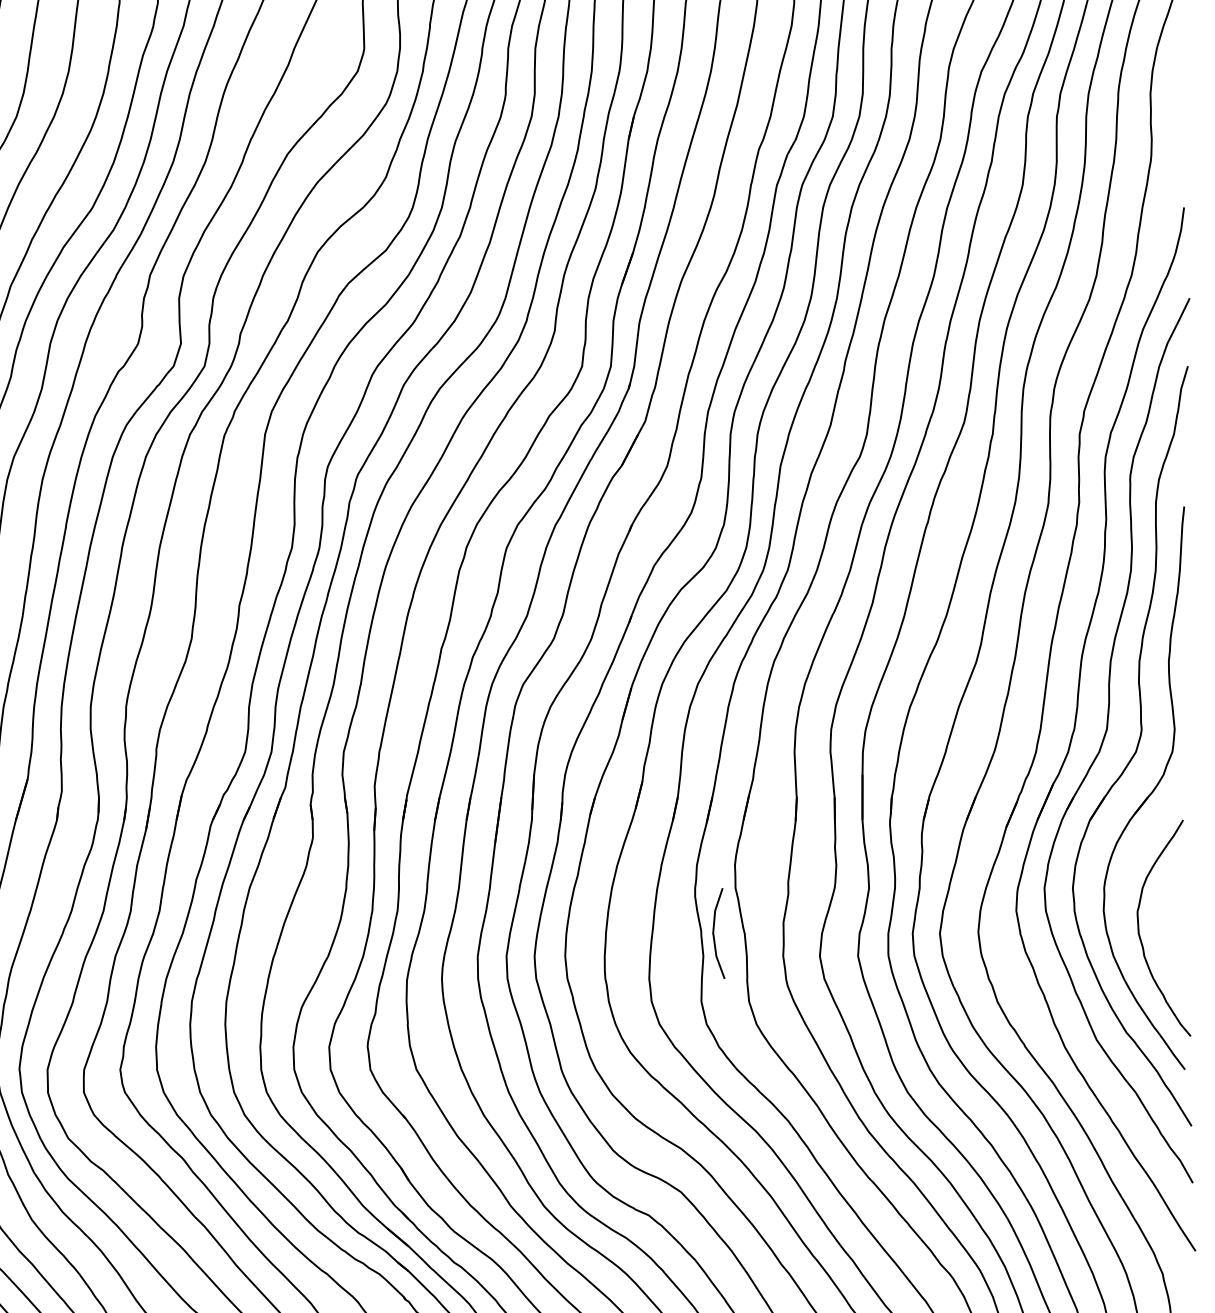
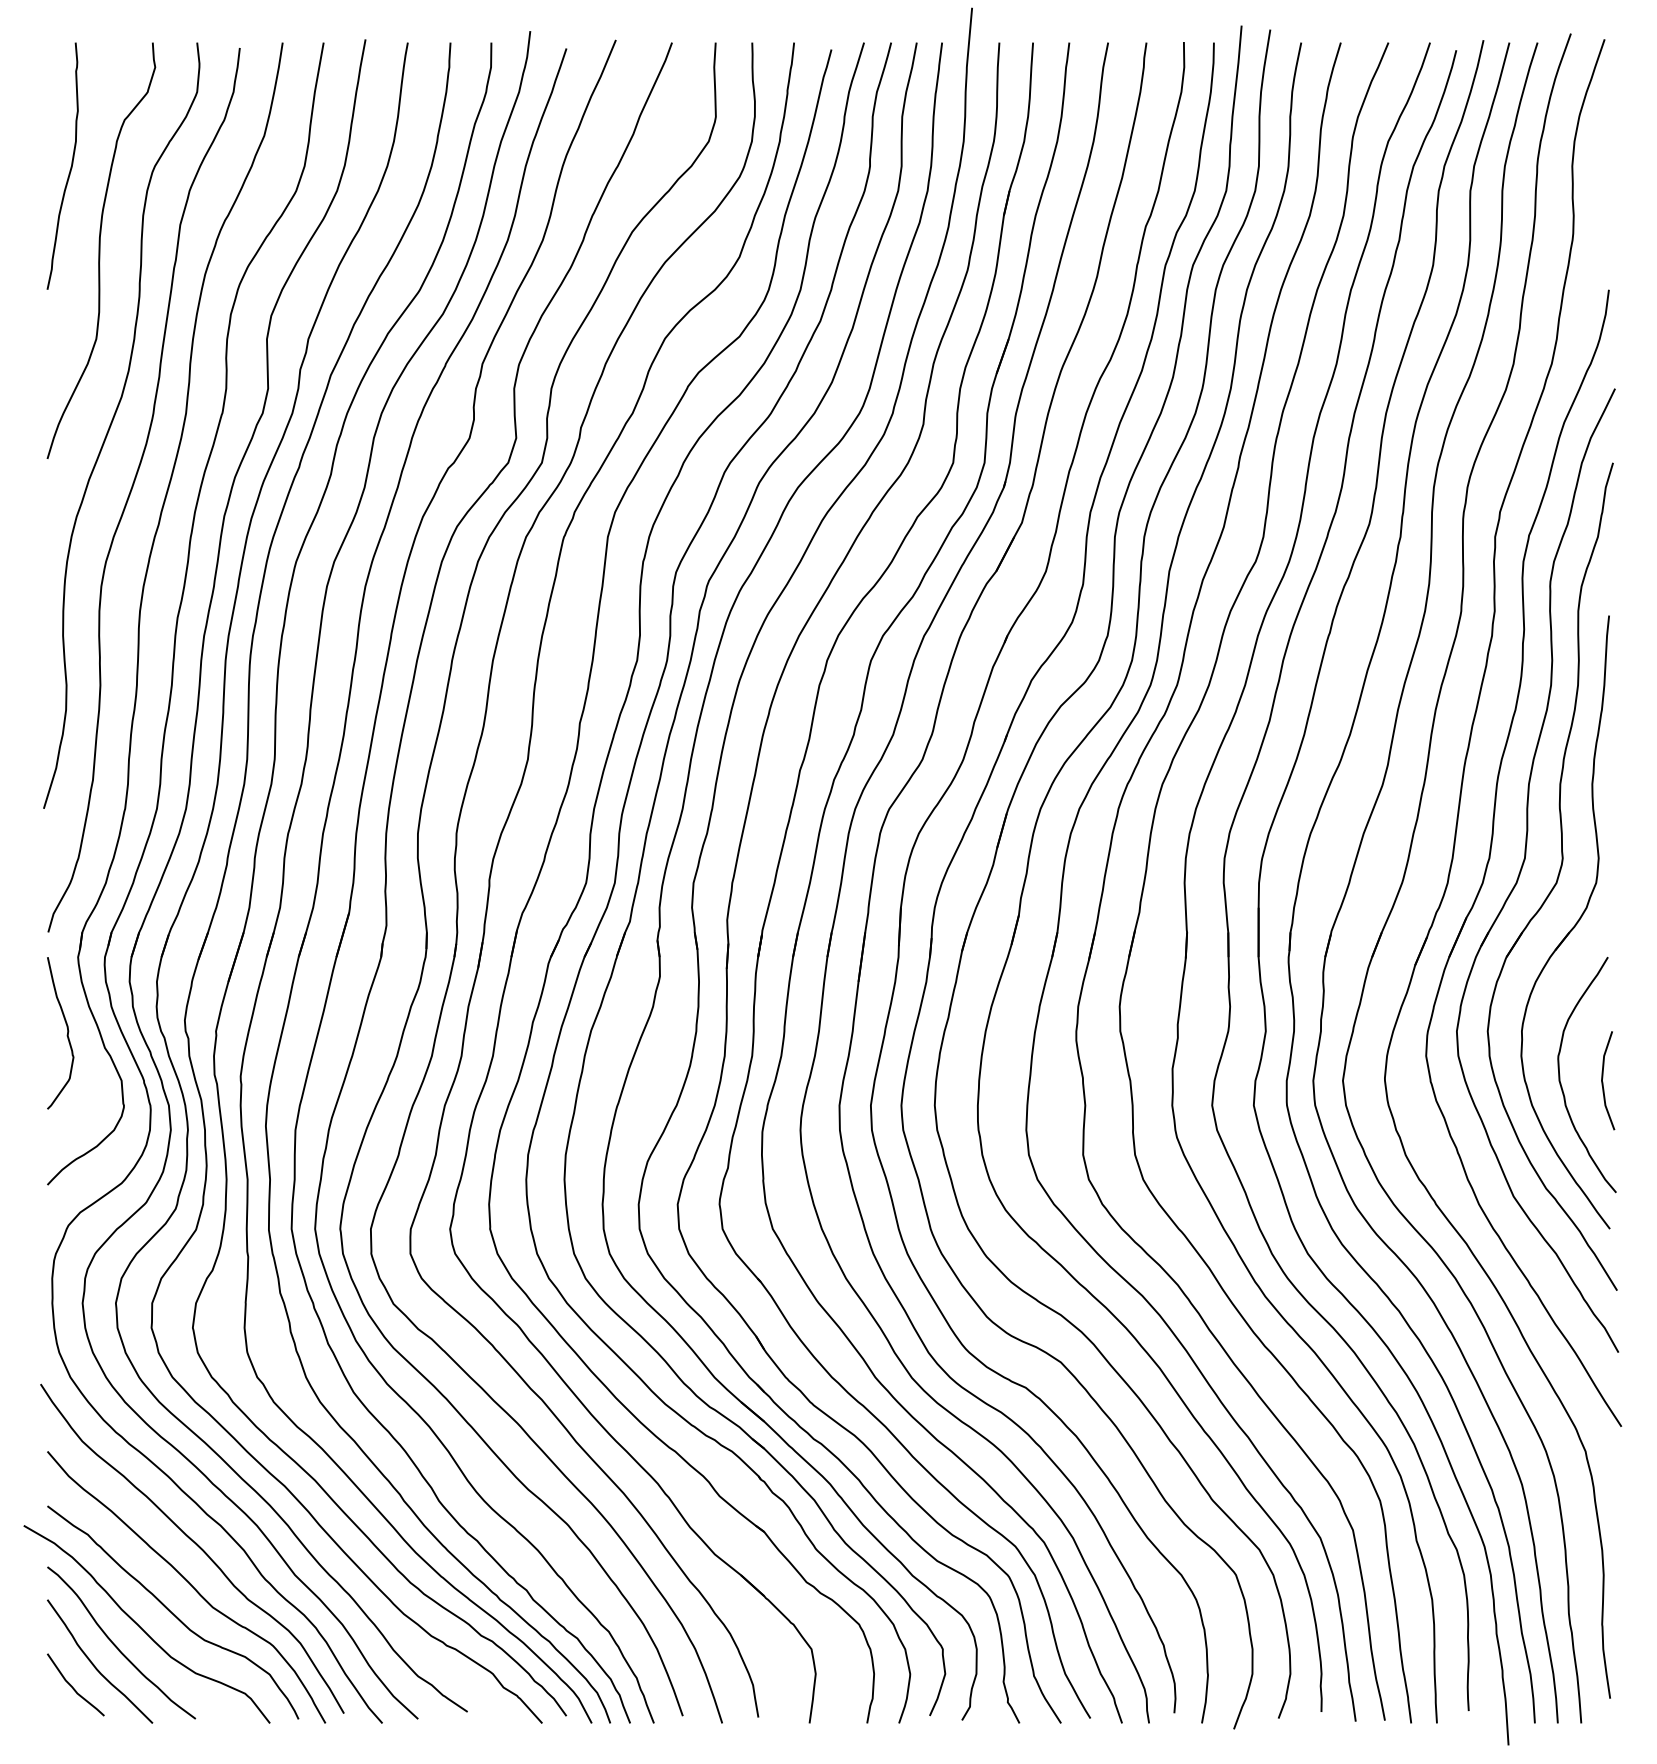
curve: (714, 931) -> (1603, 1078), moved

